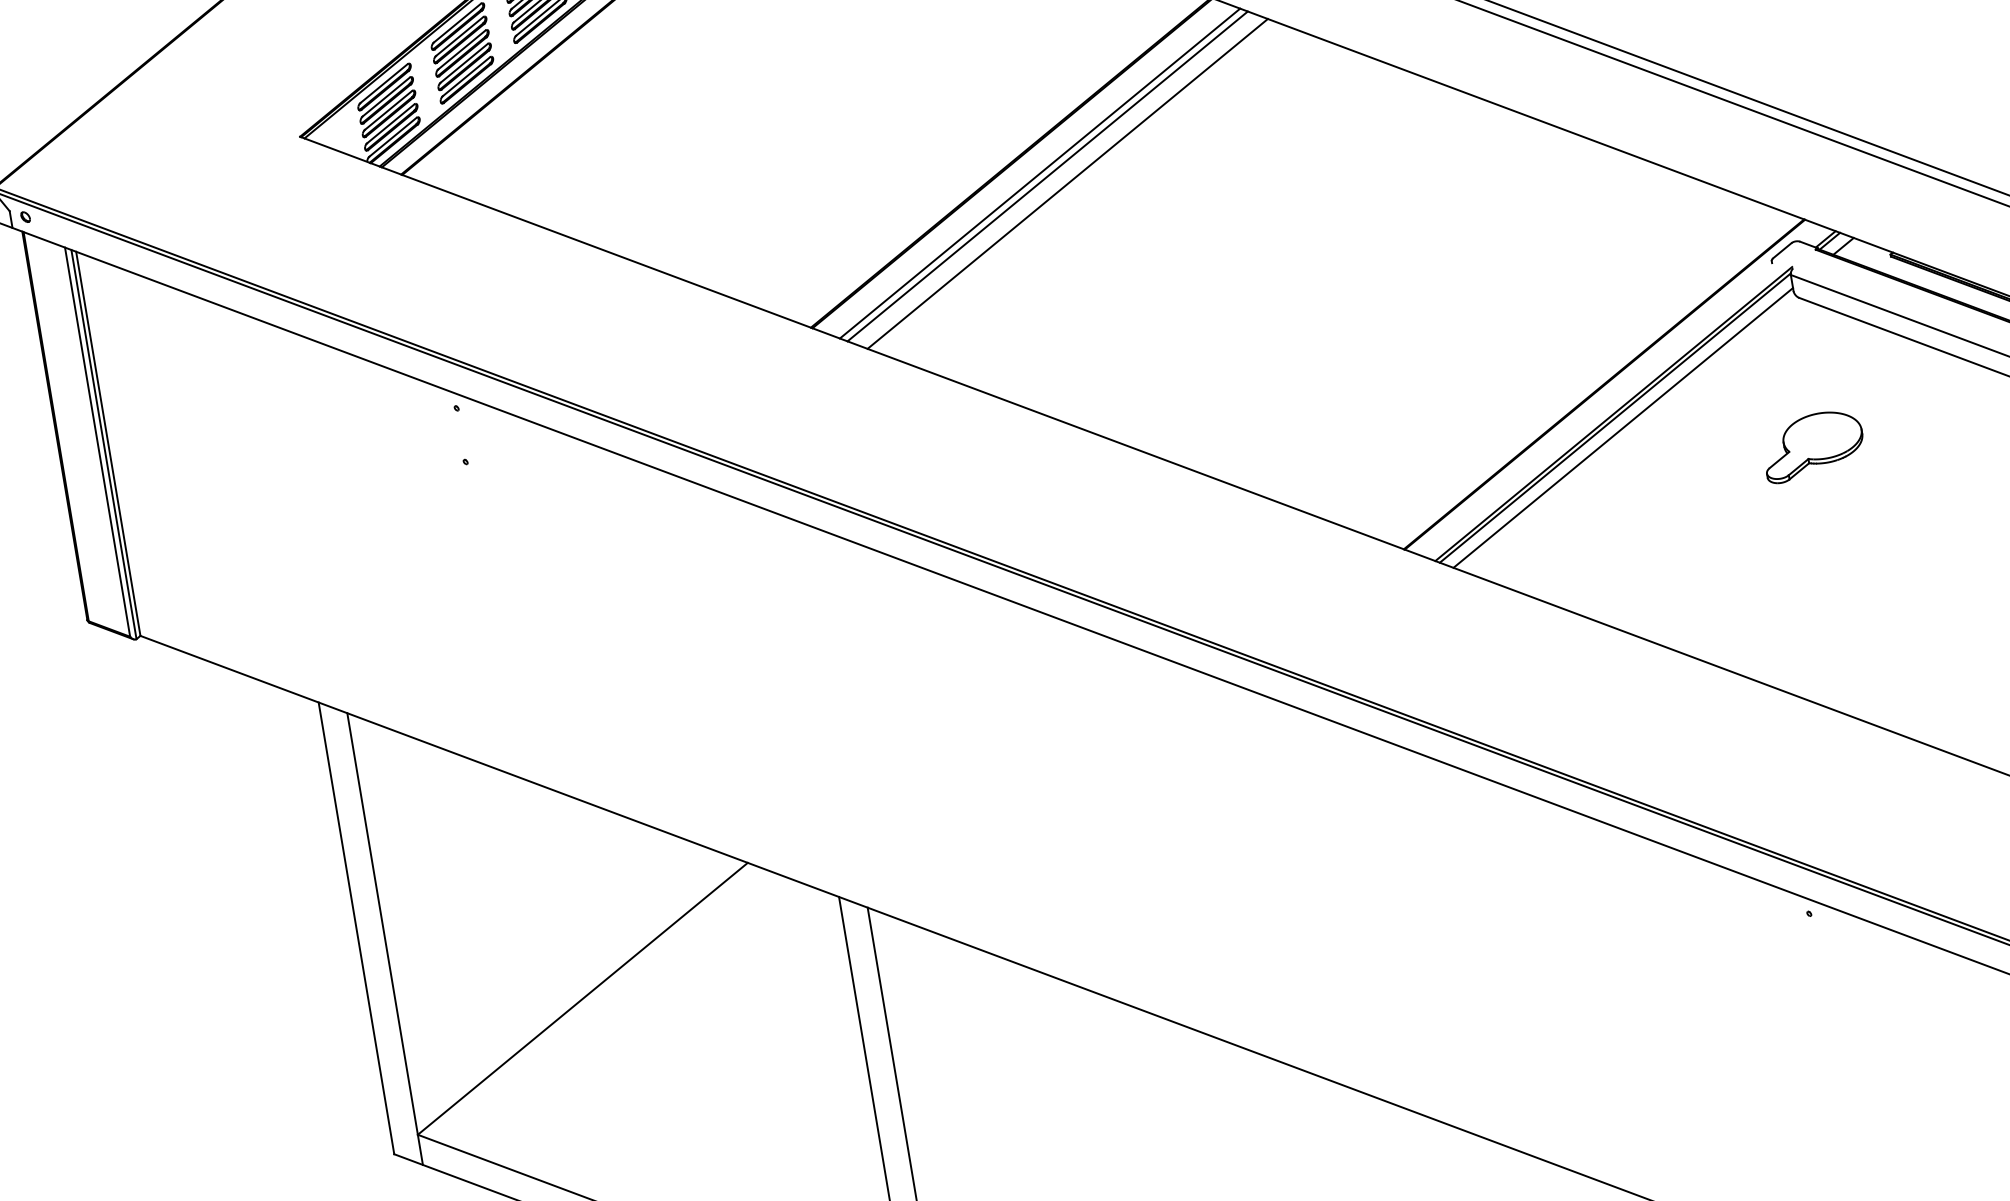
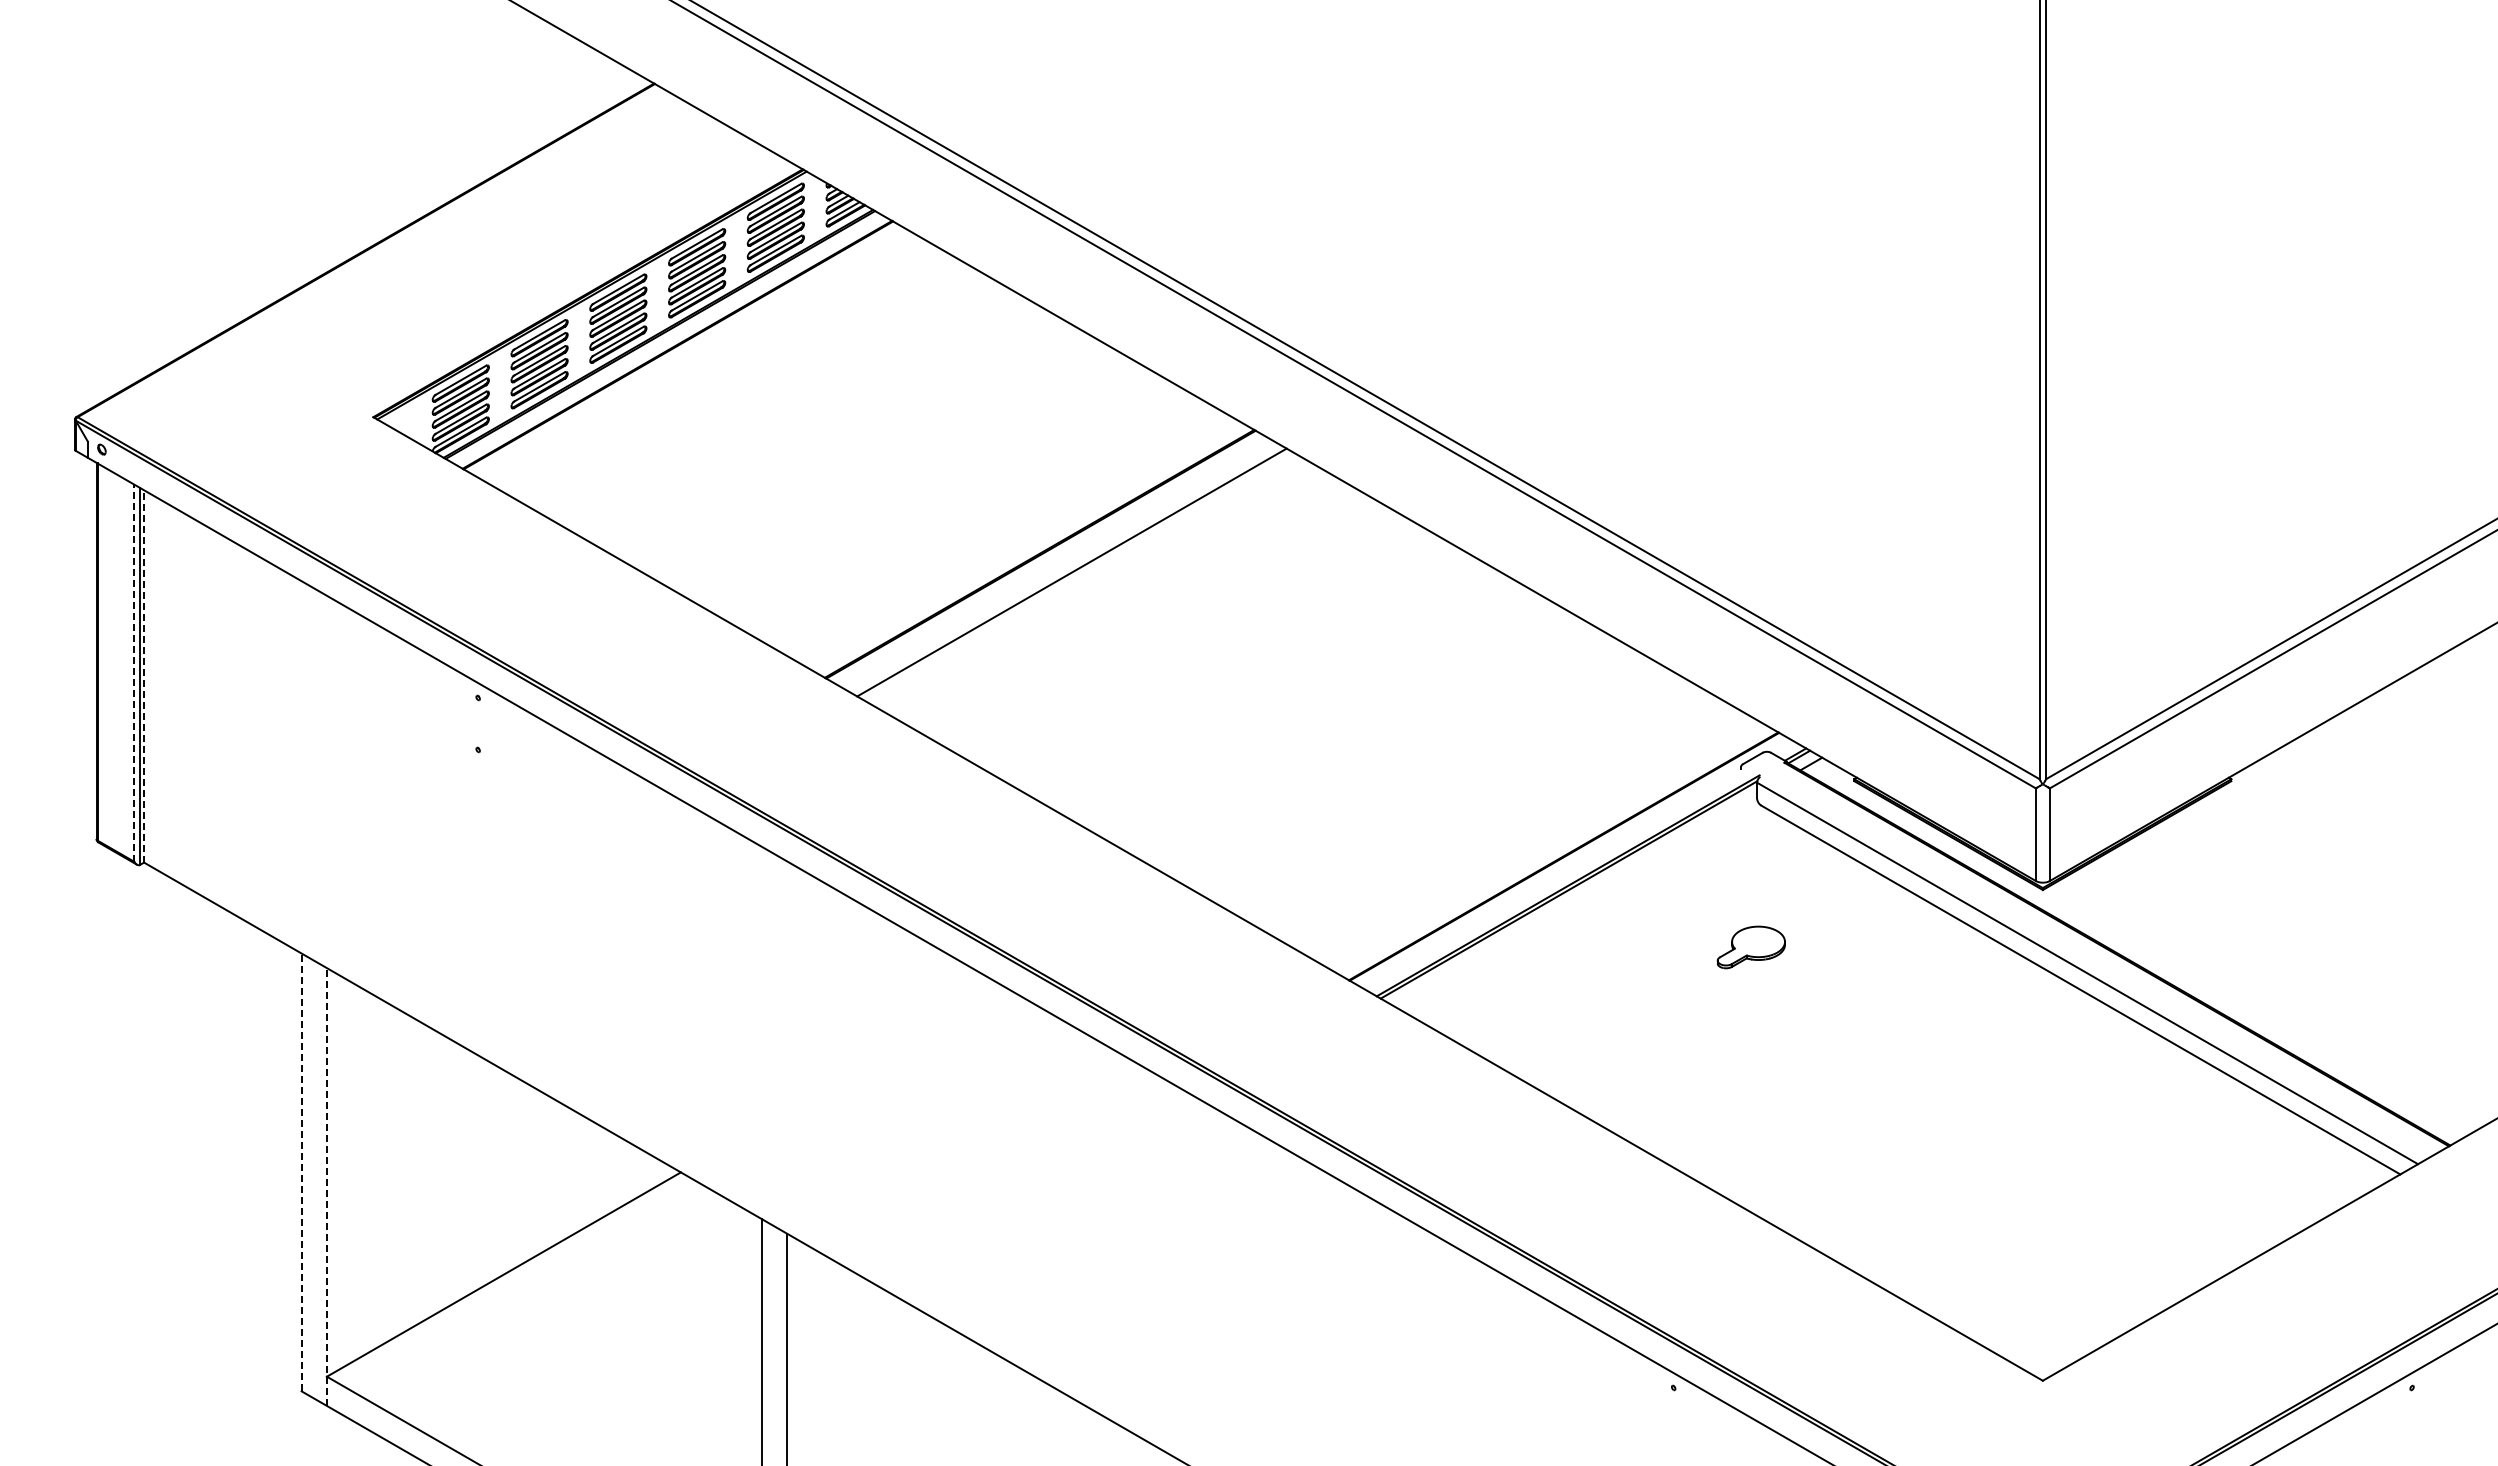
line: (1039, 173) -> (1064, 568), removed
line: (1067, 183) -> (1089, 582), removed
line: (1622, 428) -> (1574, 900), removed
line: (97, 442) -> (134, 673), solid -> dashed
line: (108, 442) -> (144, 675), solid -> dashed
part: (1813, 445) -> (1751, 947), size x0.7
line: (356, 928) -> (301, 1172), solid -> dashed
line: (384, 939) -> (326, 1187), solid -> dashed

